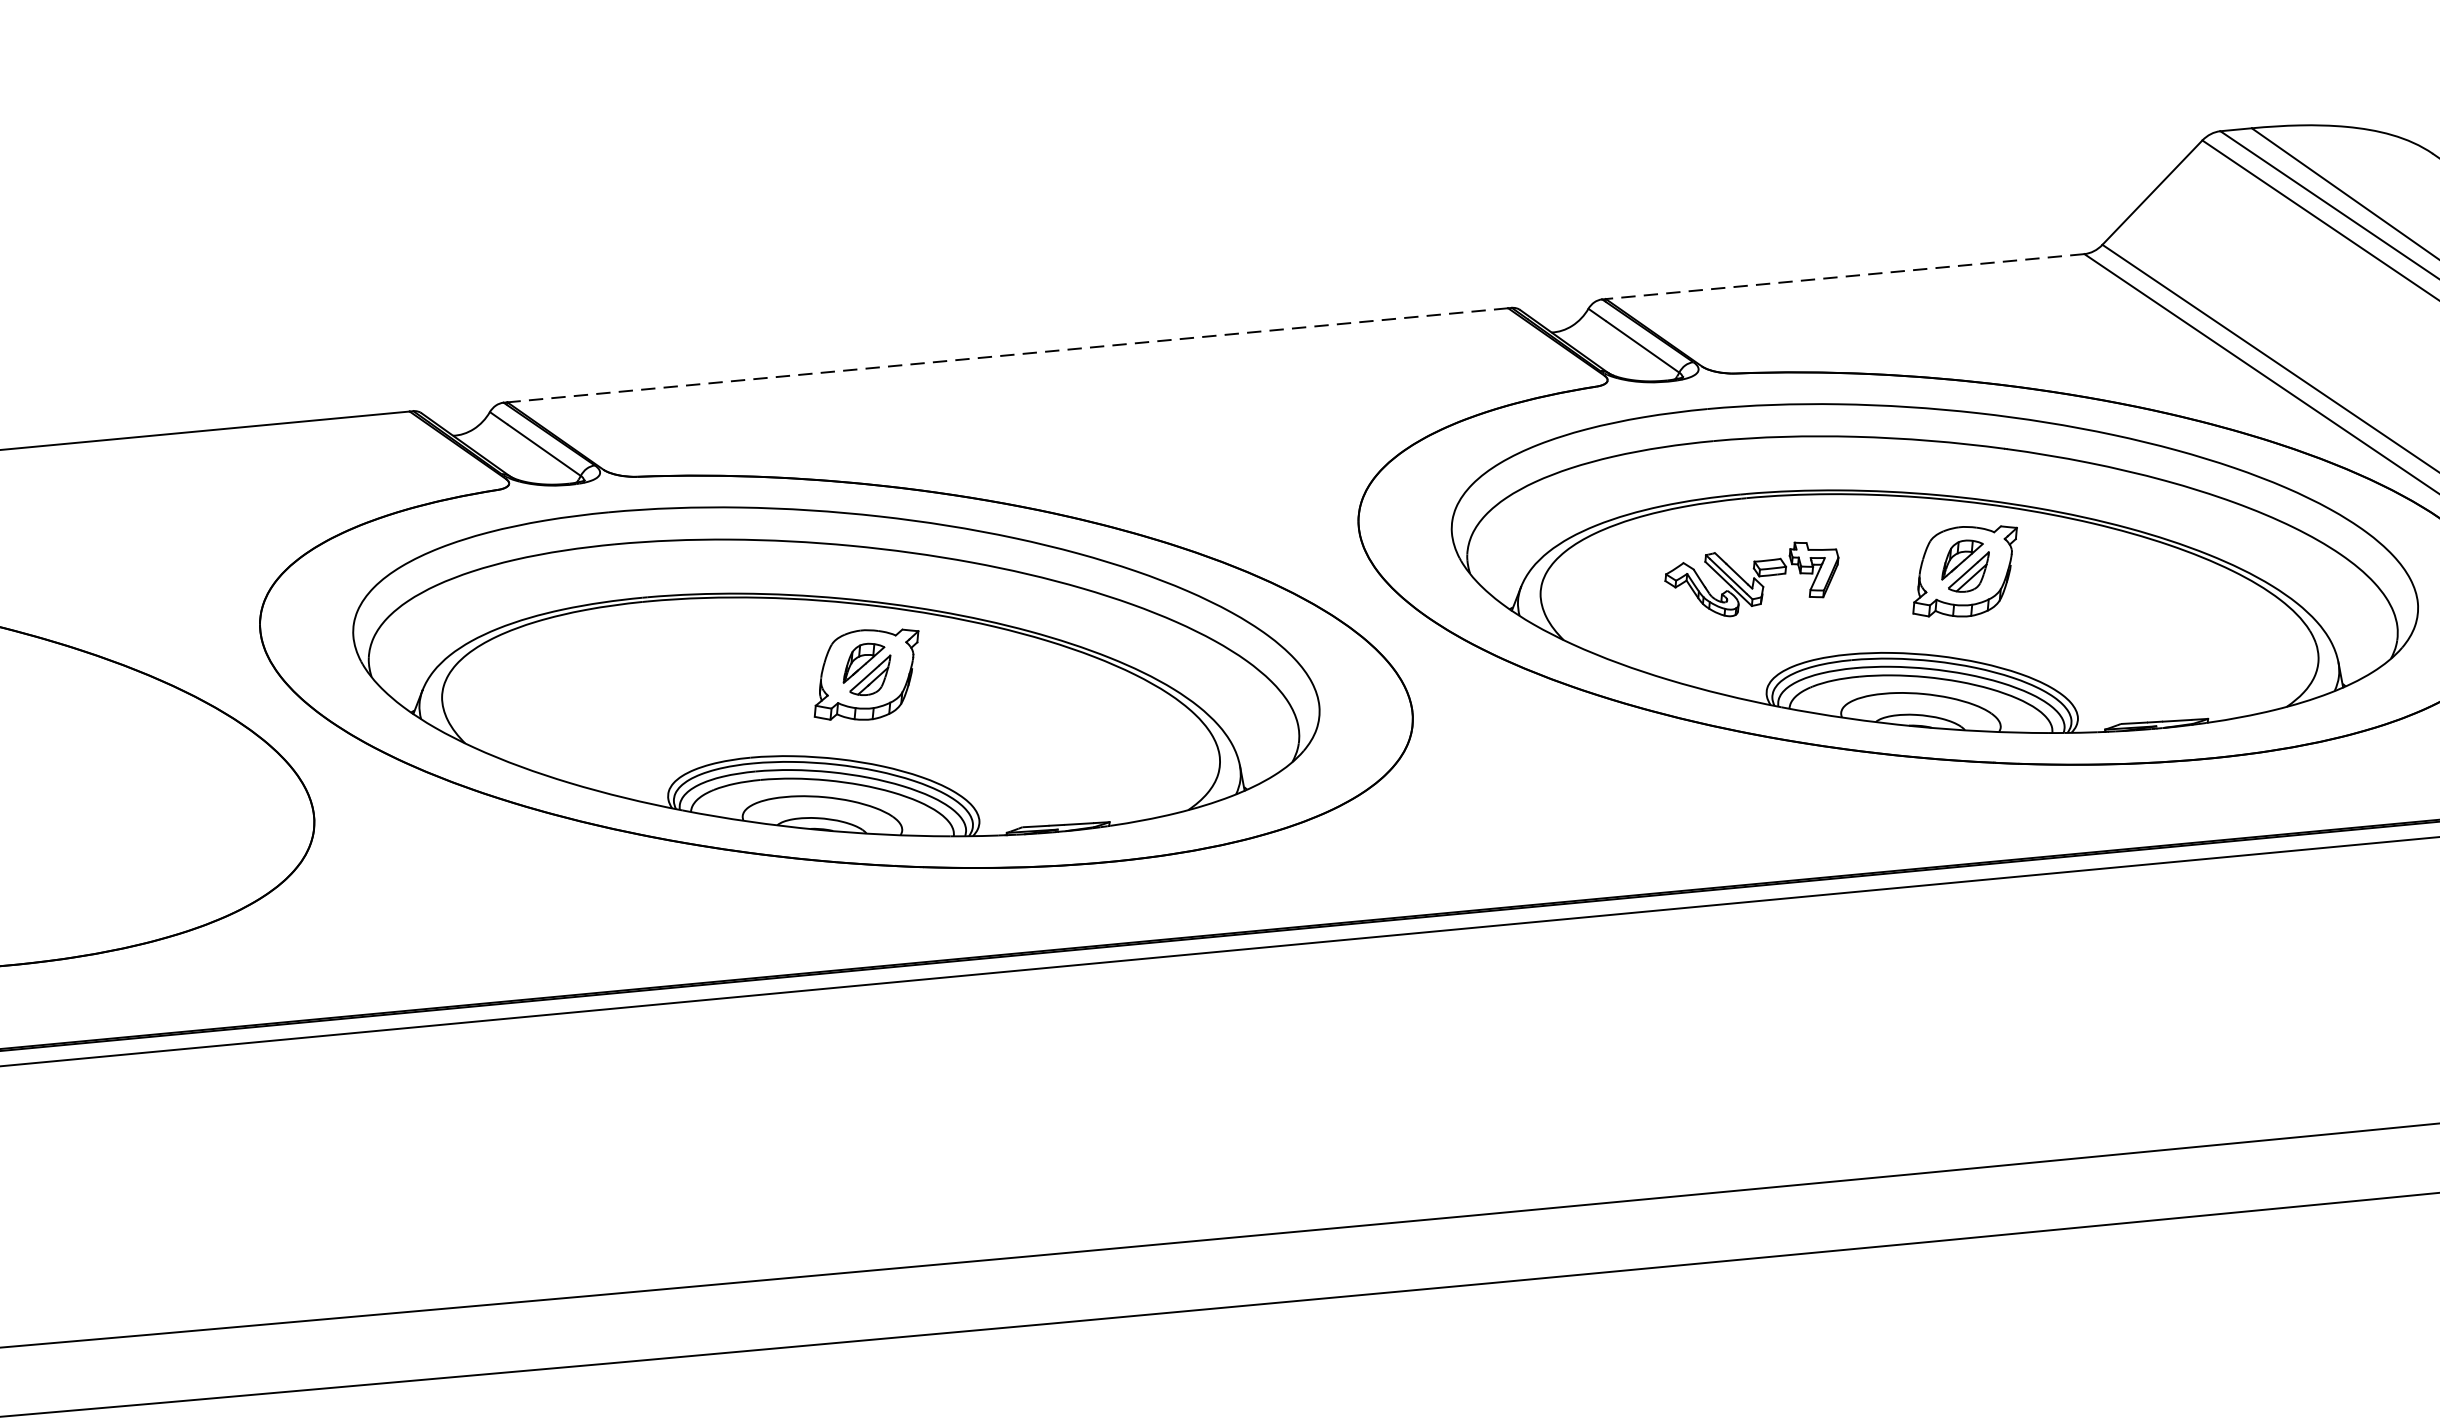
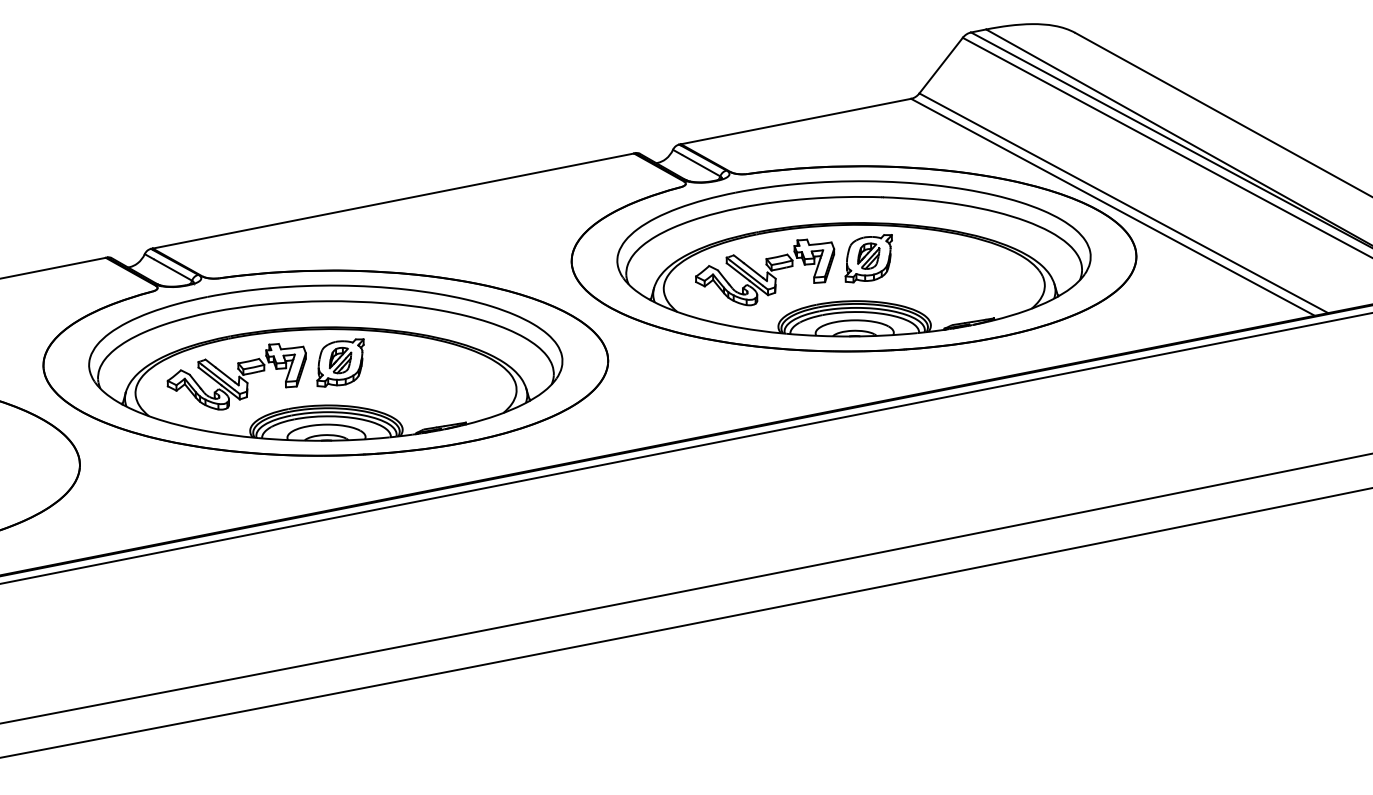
line: (1844, 276) -> (795, 121), dashed -> solid
line: (1005, 356) -> (392, 201), dashed -> solid
part: (1751, 578) -> (765, 272), size x1.67
part: (651, 680) -> (236, 376), added

